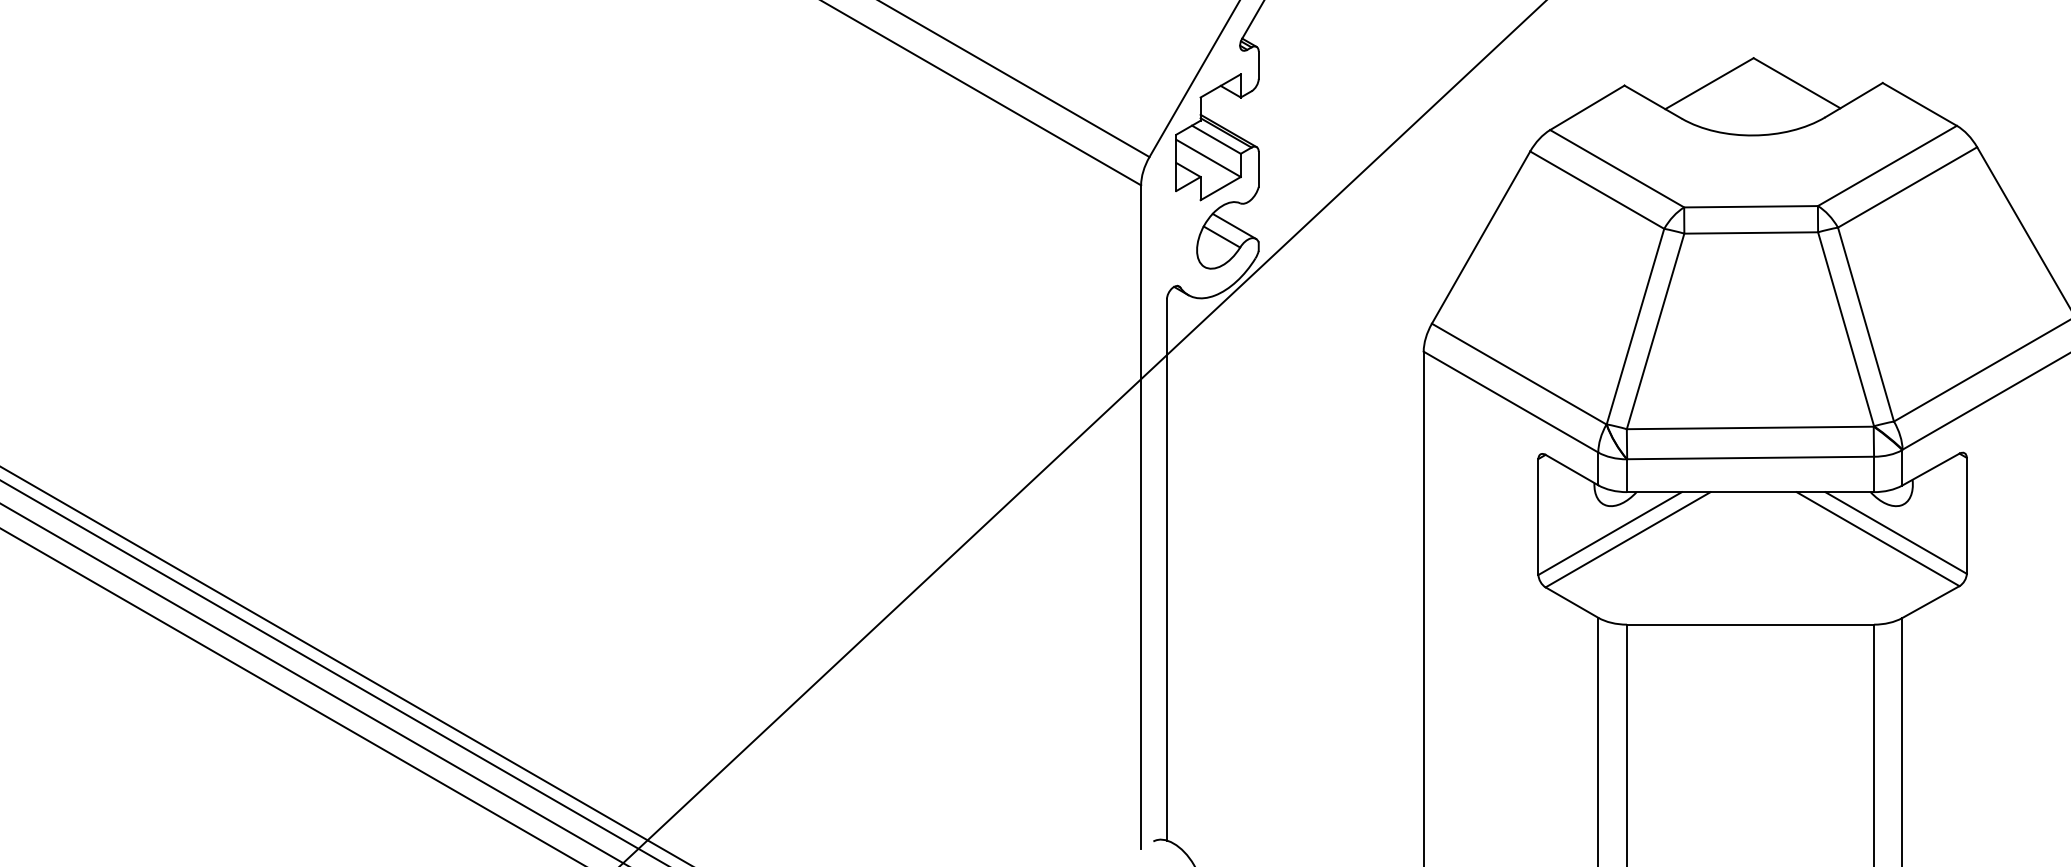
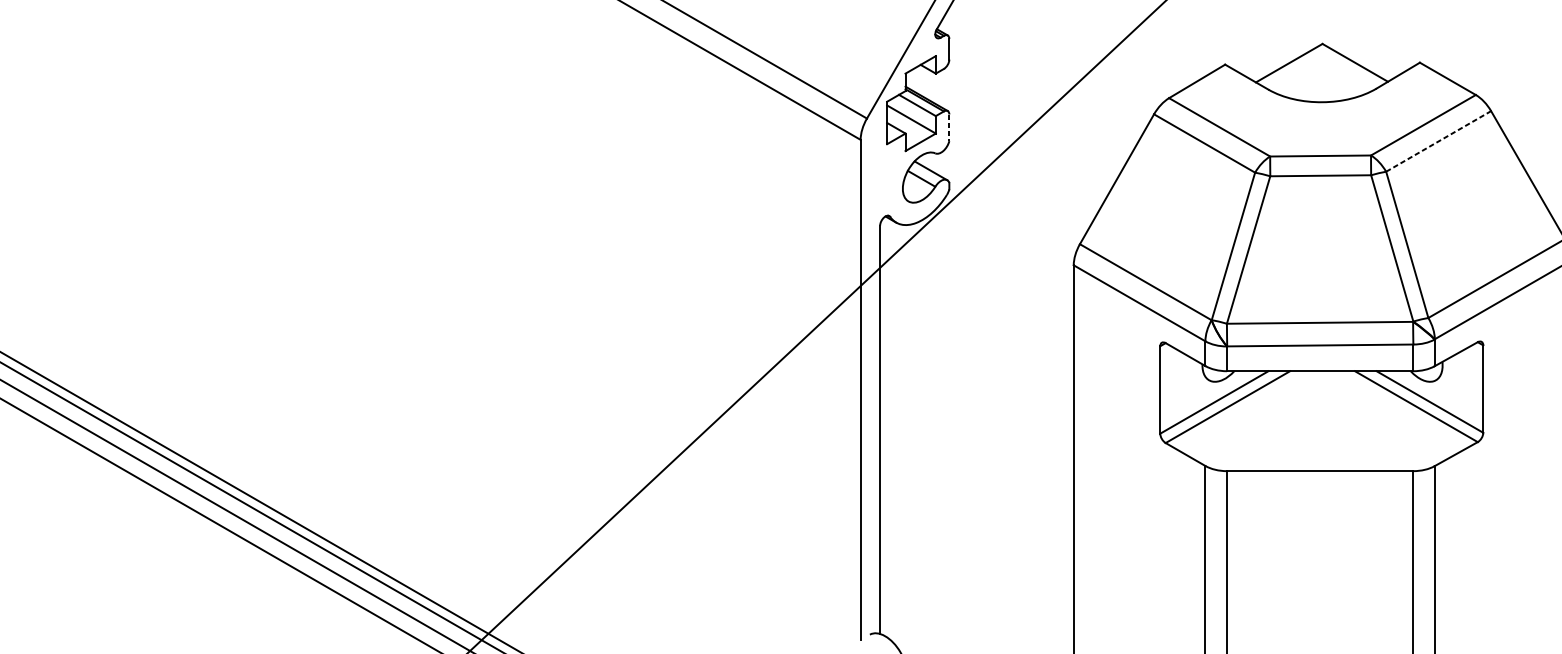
line: (1258, 169) -> (949, 127), solid -> dashed
line: (1908, 187) -> (1439, 141), solid -> dashed

